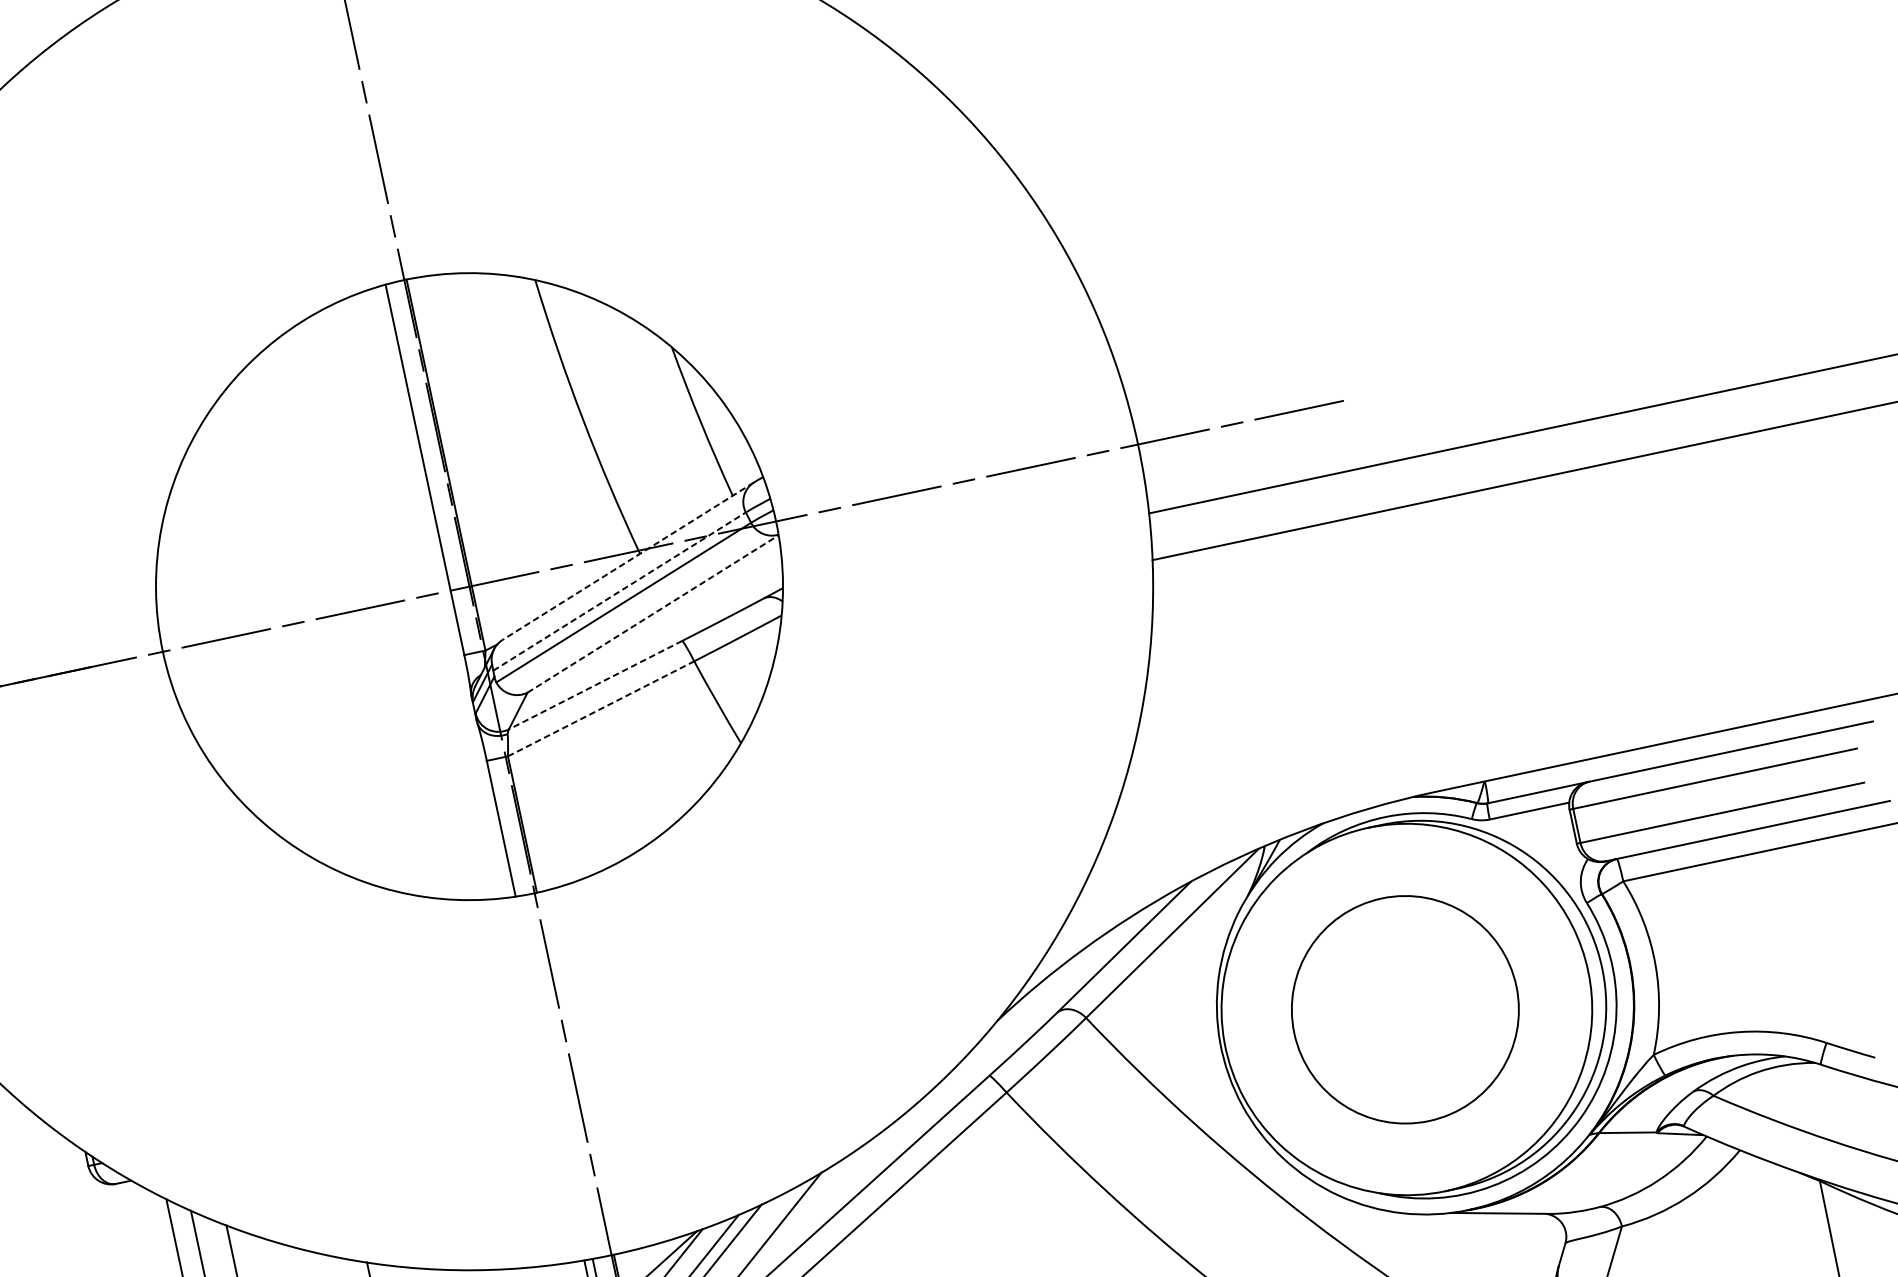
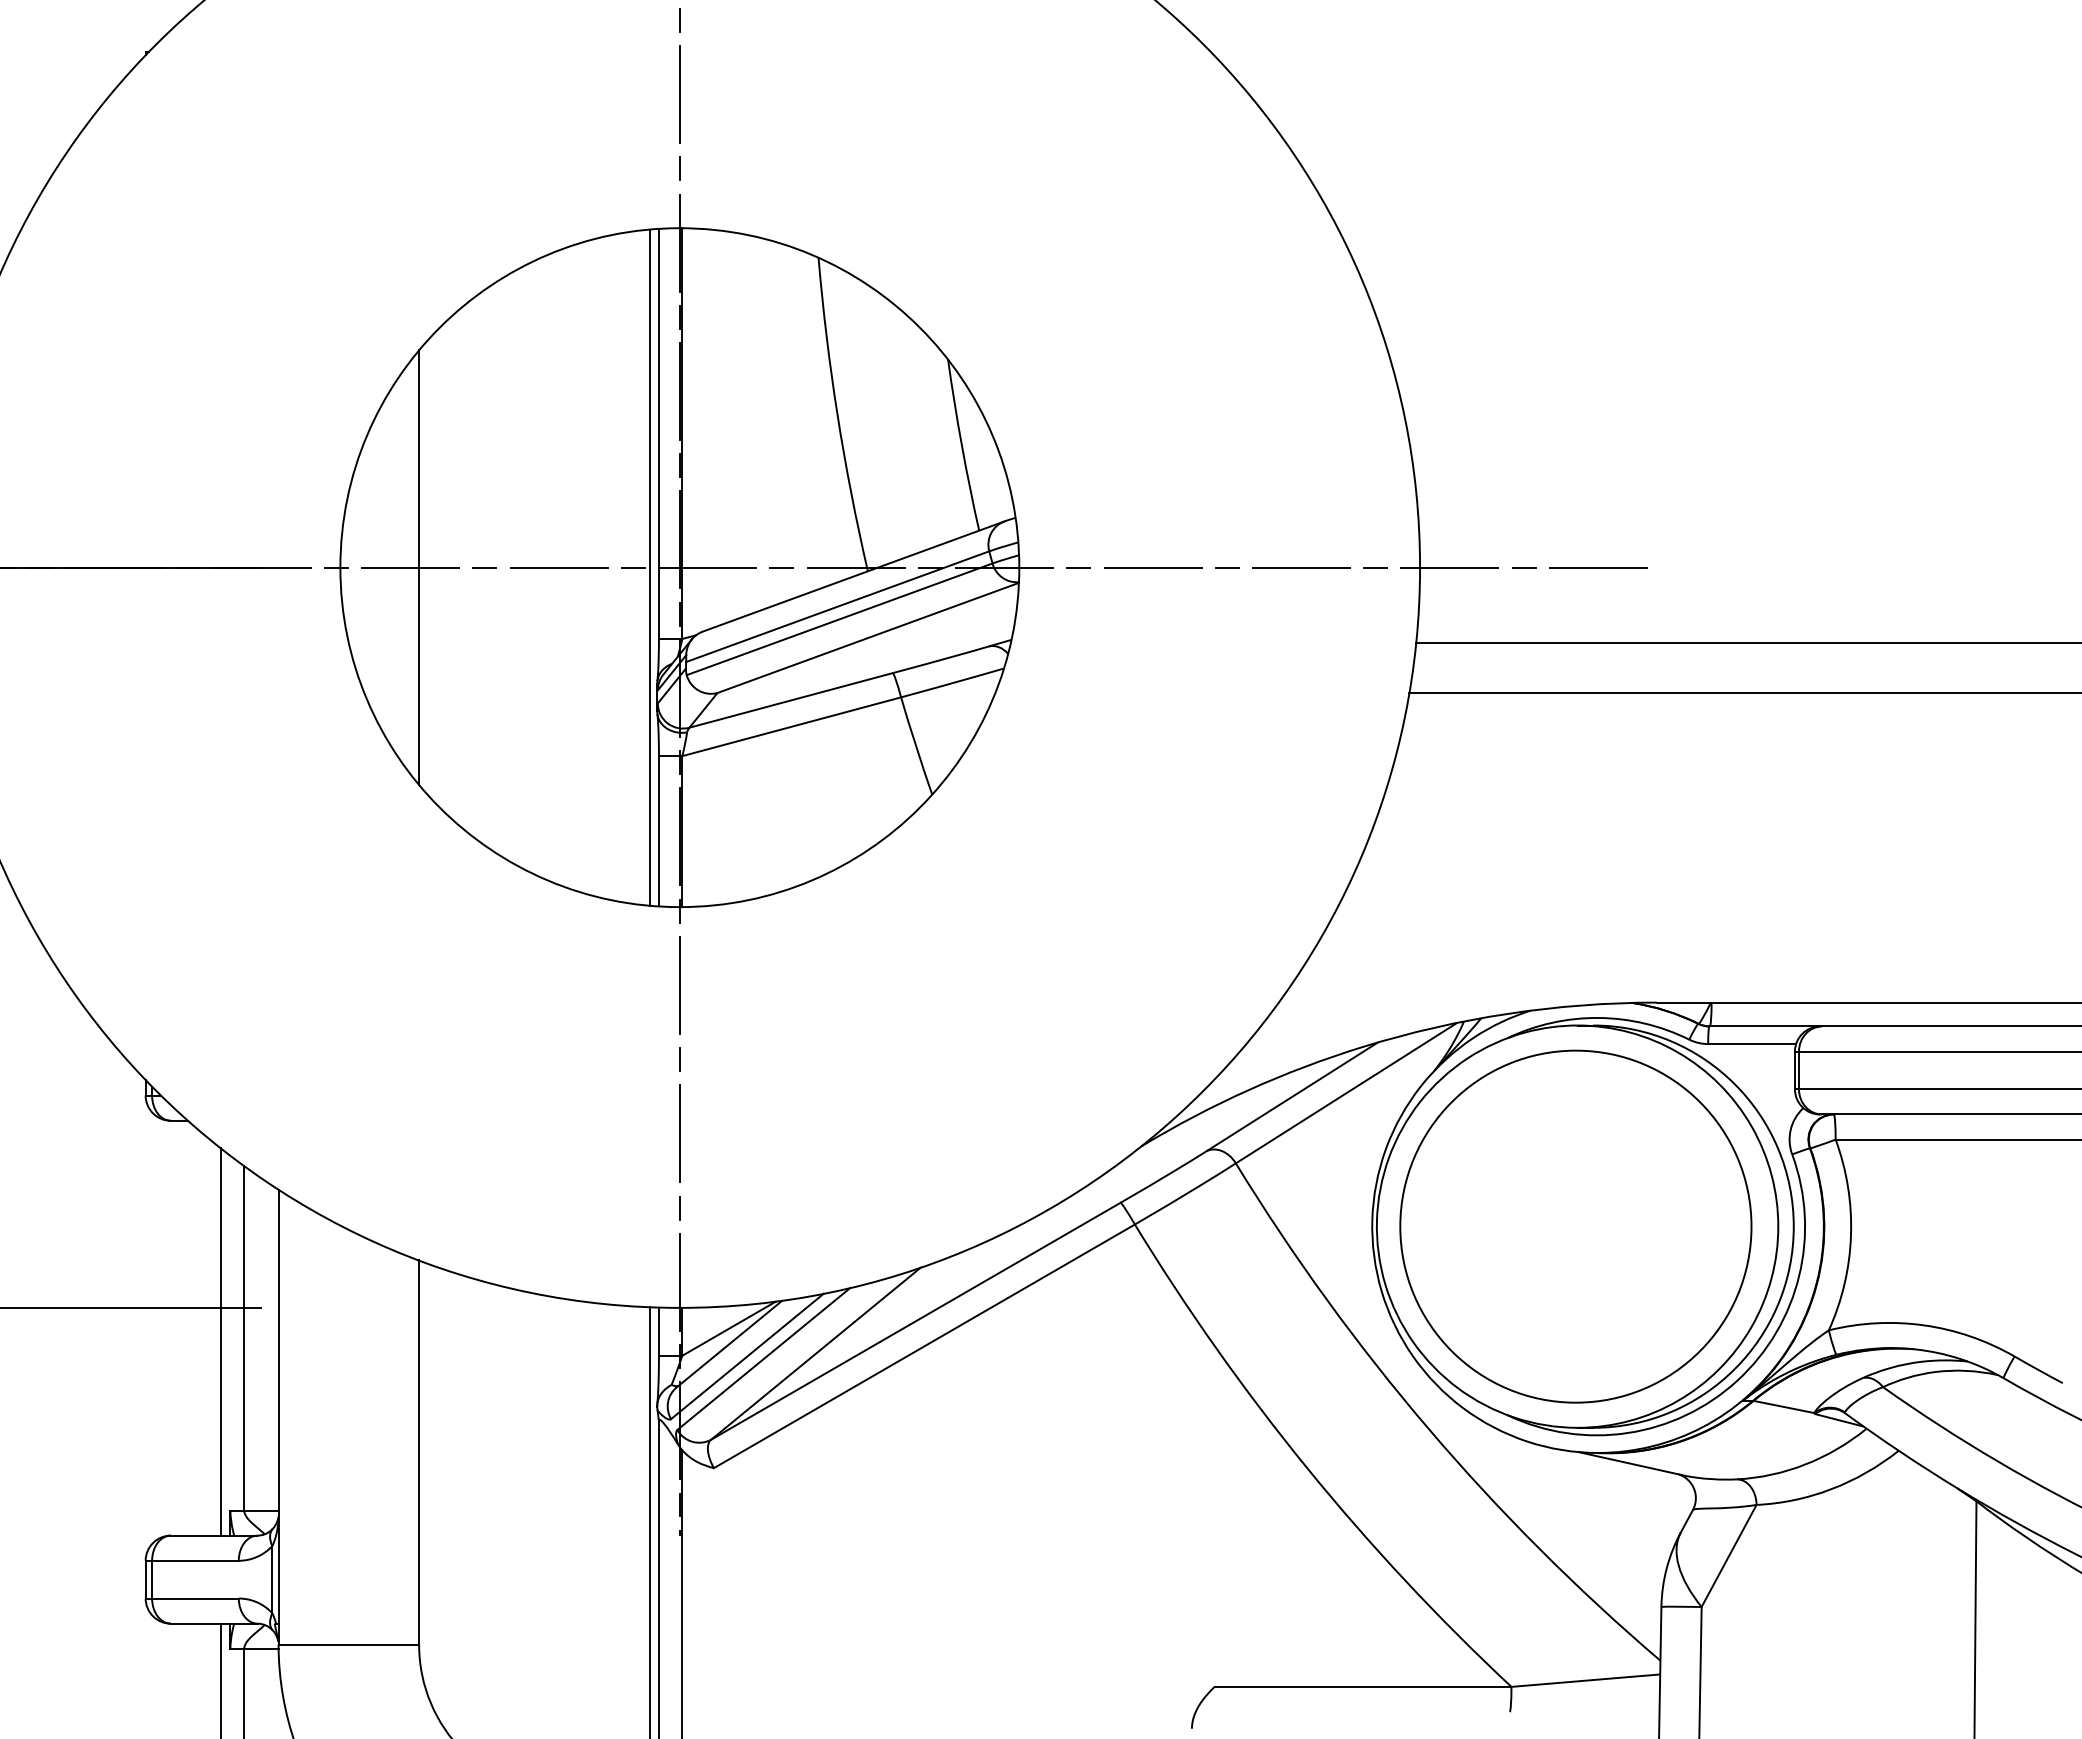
line: (628, 561) -> (853, 576), dashed -> solid
line: (620, 591) -> (838, 606), dashed -> solid
line: (442, 592) -> (649, 567), added
line: (653, 613) -> (868, 637), dashed -> solid
line: (234, 636) -> (419, 567), added
line: (594, 685) -> (790, 700), dashed -> solid
line: (601, 708) -> (792, 726), dashed -> solid
part: (1404, 1009) -> (1575, 1226), size x1.43

